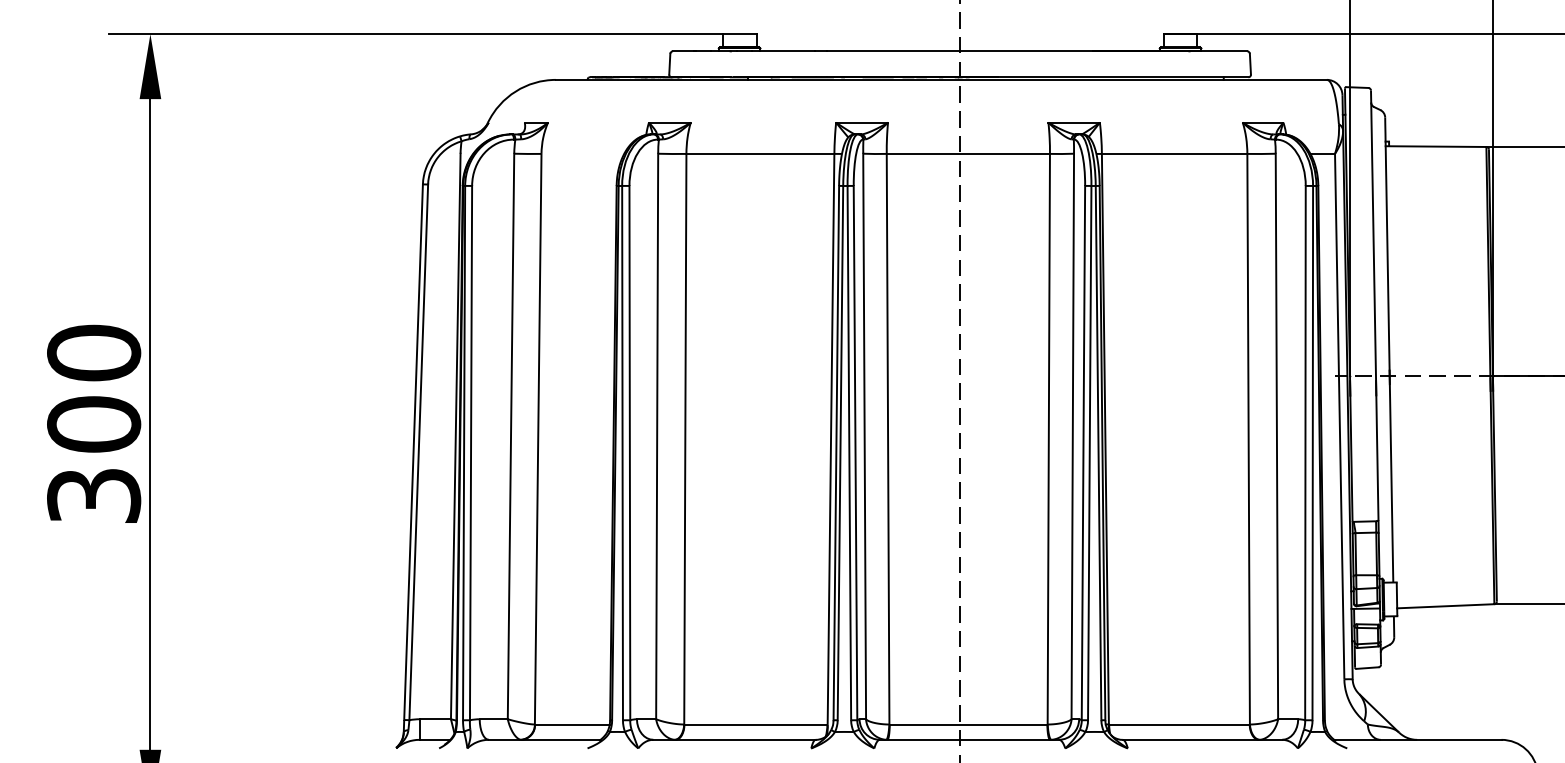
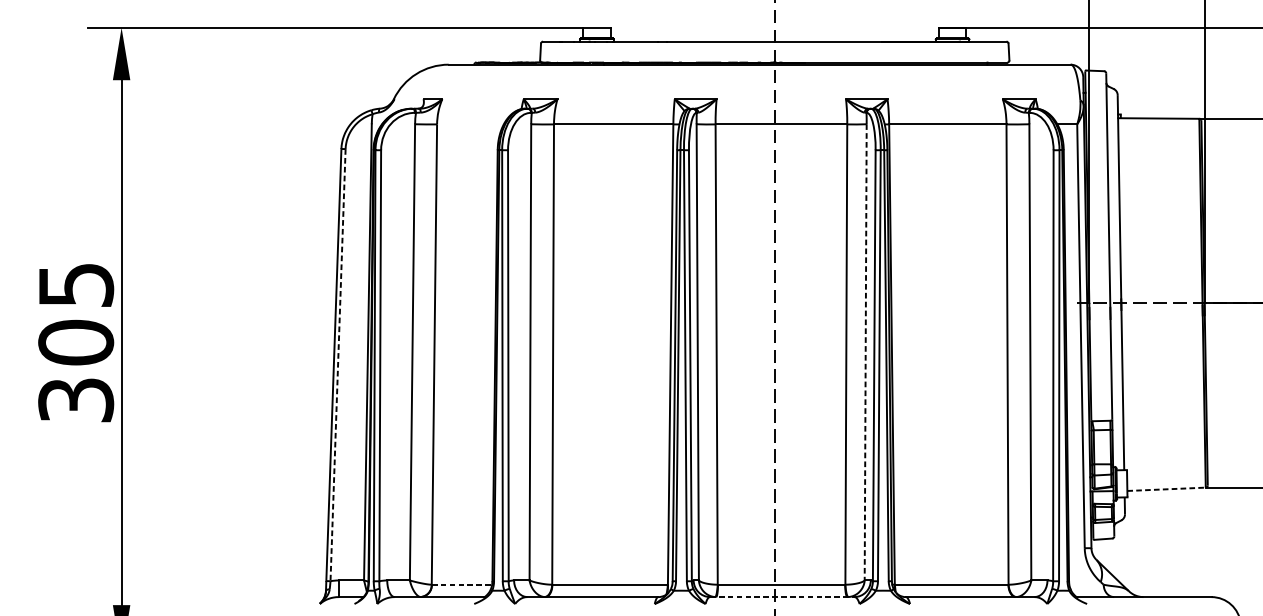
text: (94, 352) -> (76, 284), 300 -> 305
line: (1072, 436) -> (865, 352), solid -> dashed
line: (418, 452) -> (337, 365), solid -> dashed
line: (1445, 606) -> (1166, 489), solid -> dashed
line: (572, 724) -> (462, 584), solid -> dashed
line: (969, 739) -> (782, 596), solid -> dashed

